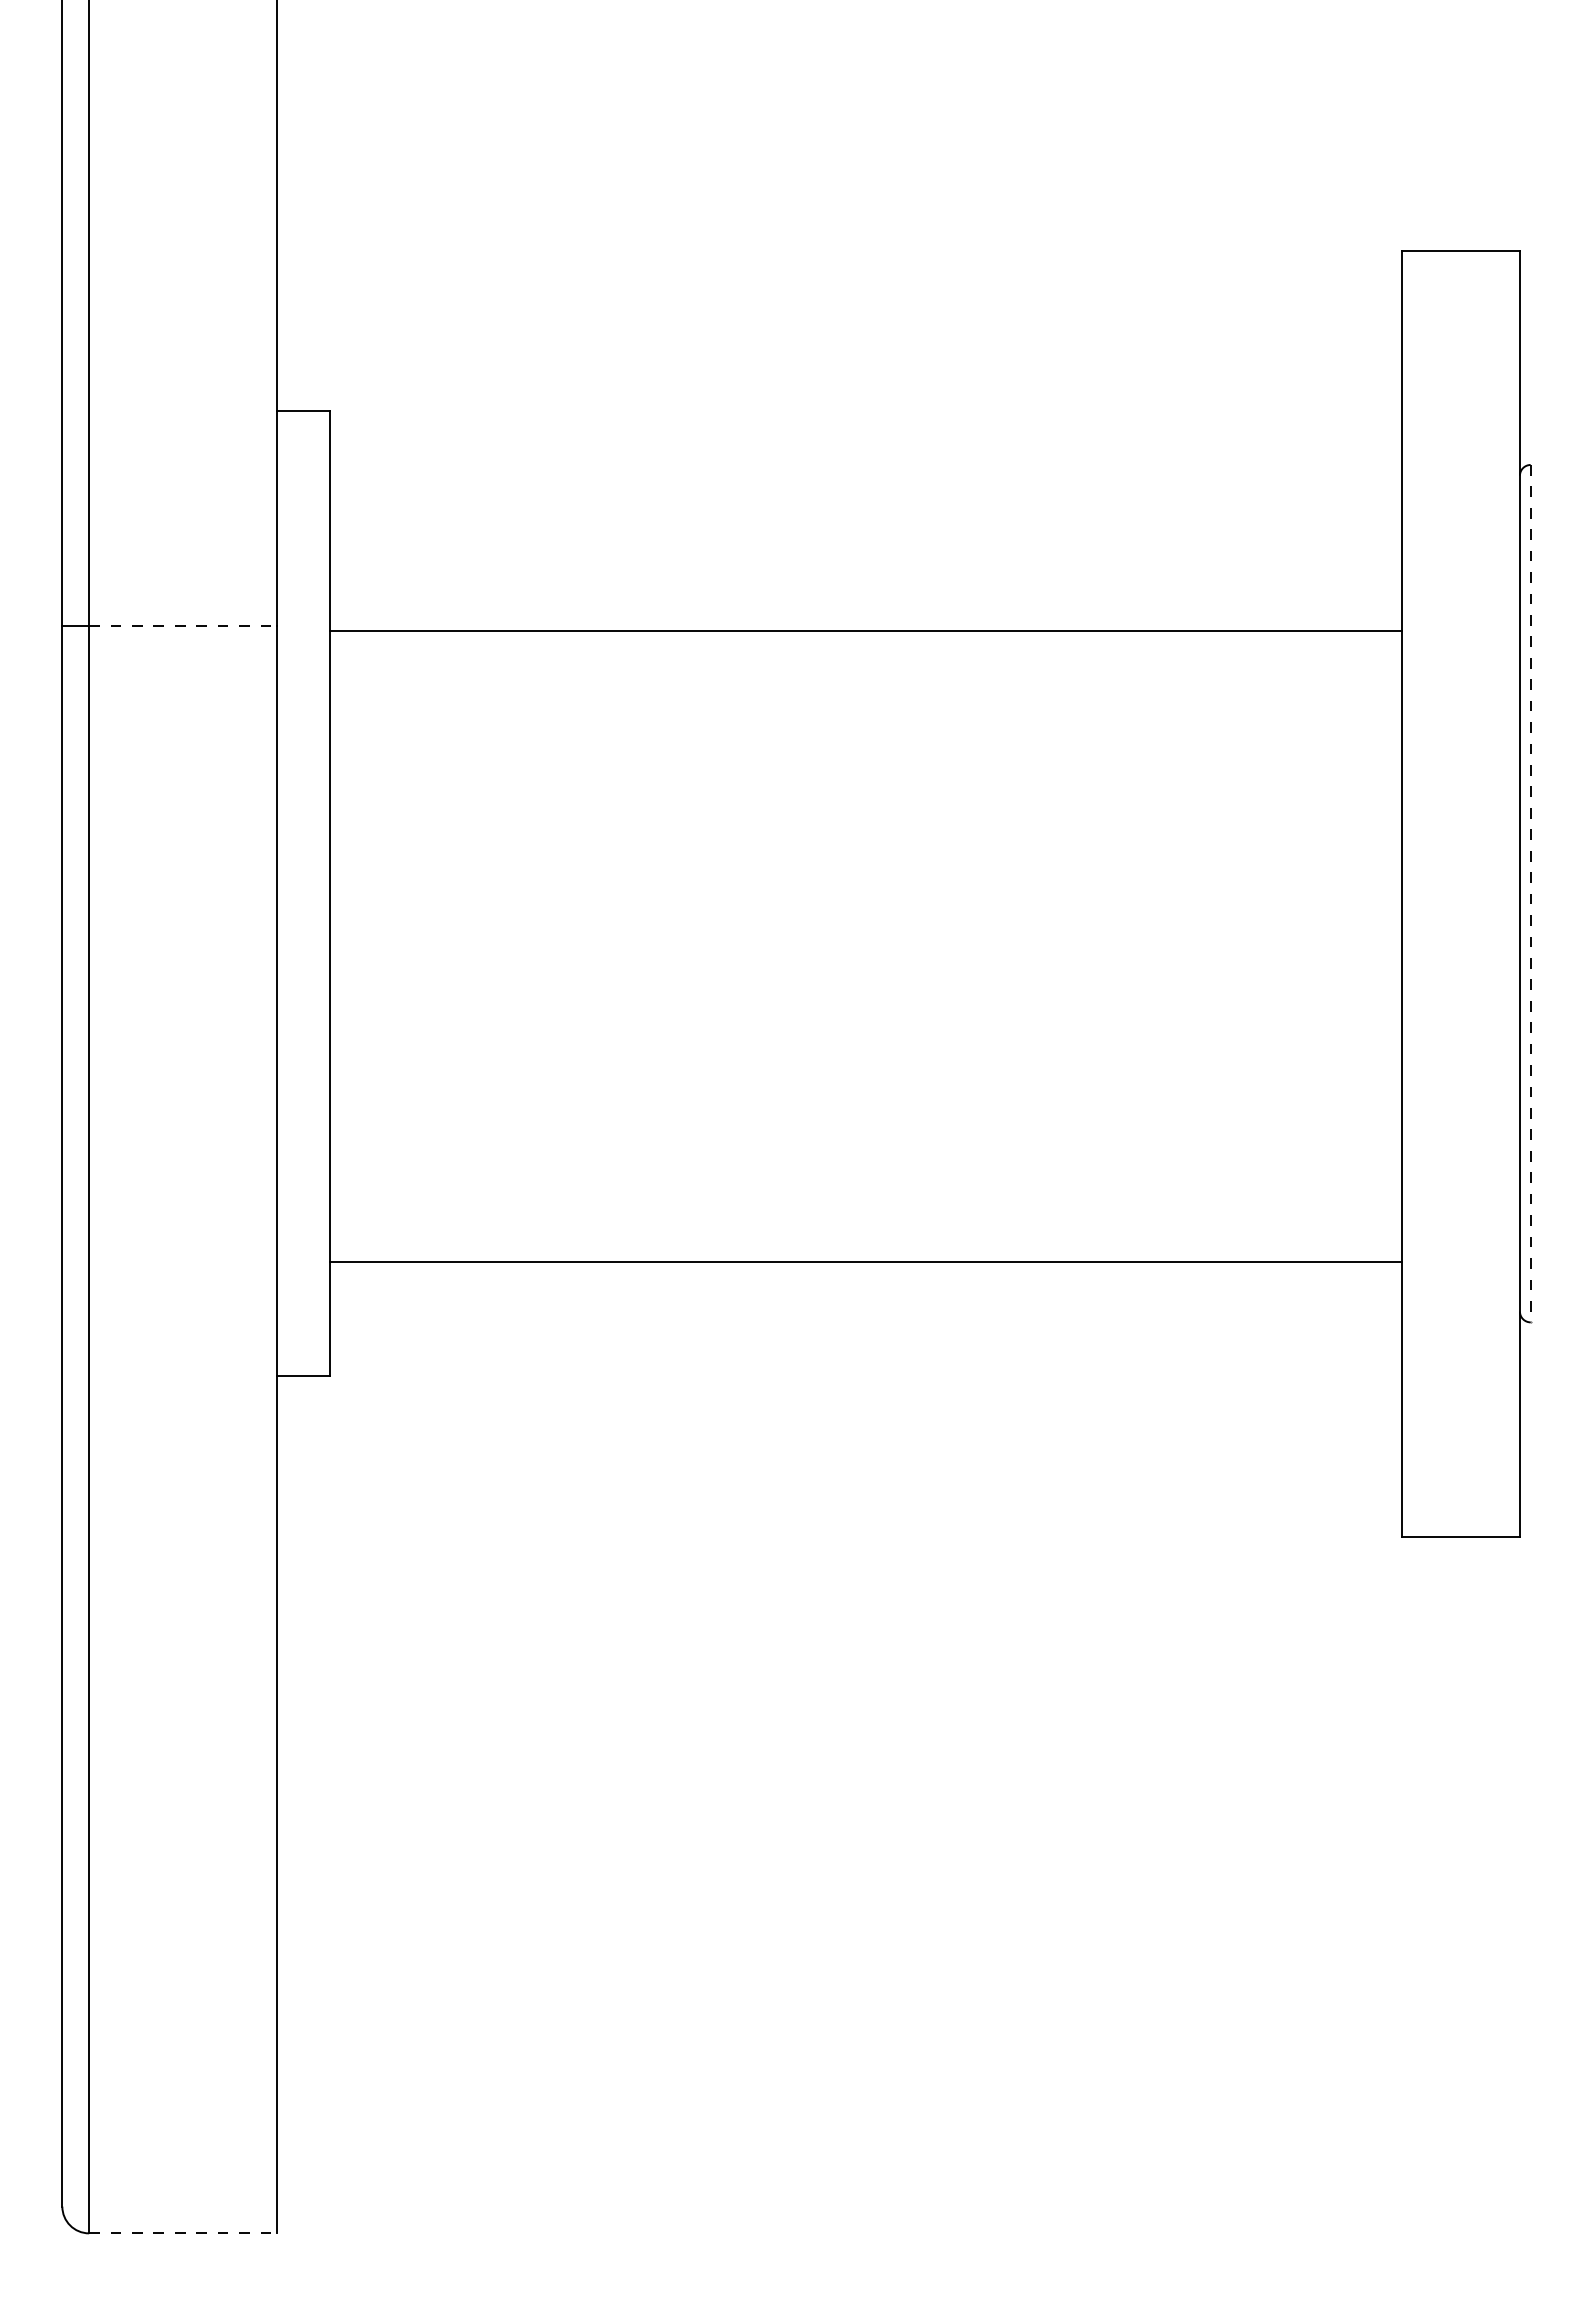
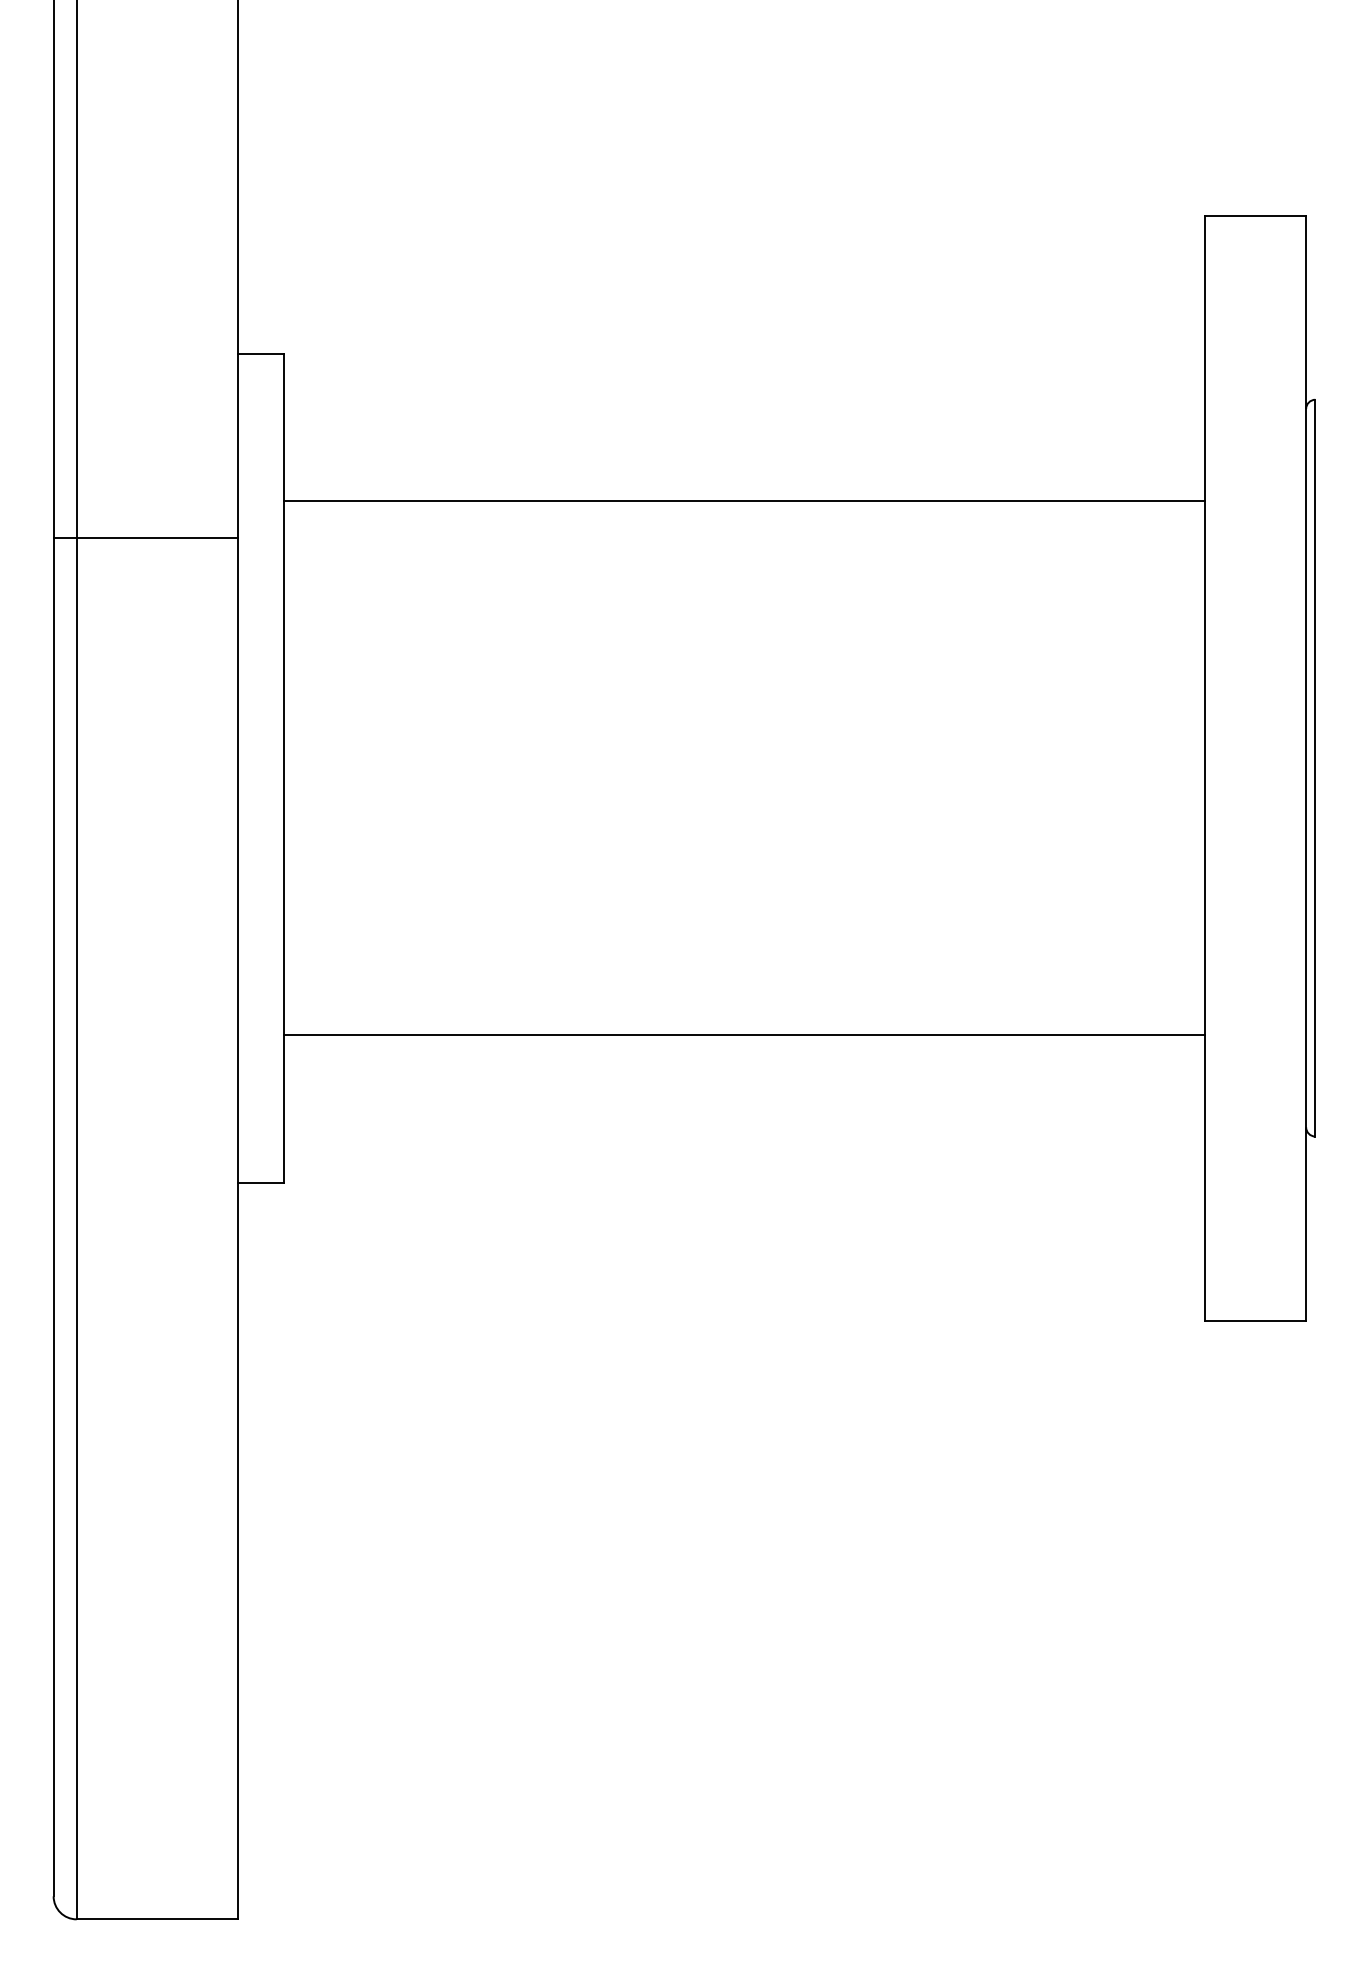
line: (182, 625) -> (156, 537), dashed -> solid
line: (866, 630) -> (744, 500), moved
line: (1530, 893) -> (1315, 768), dashed -> solid
line: (866, 1262) -> (744, 1035), moved
line: (182, 2233) -> (156, 1919), dashed -> solid

